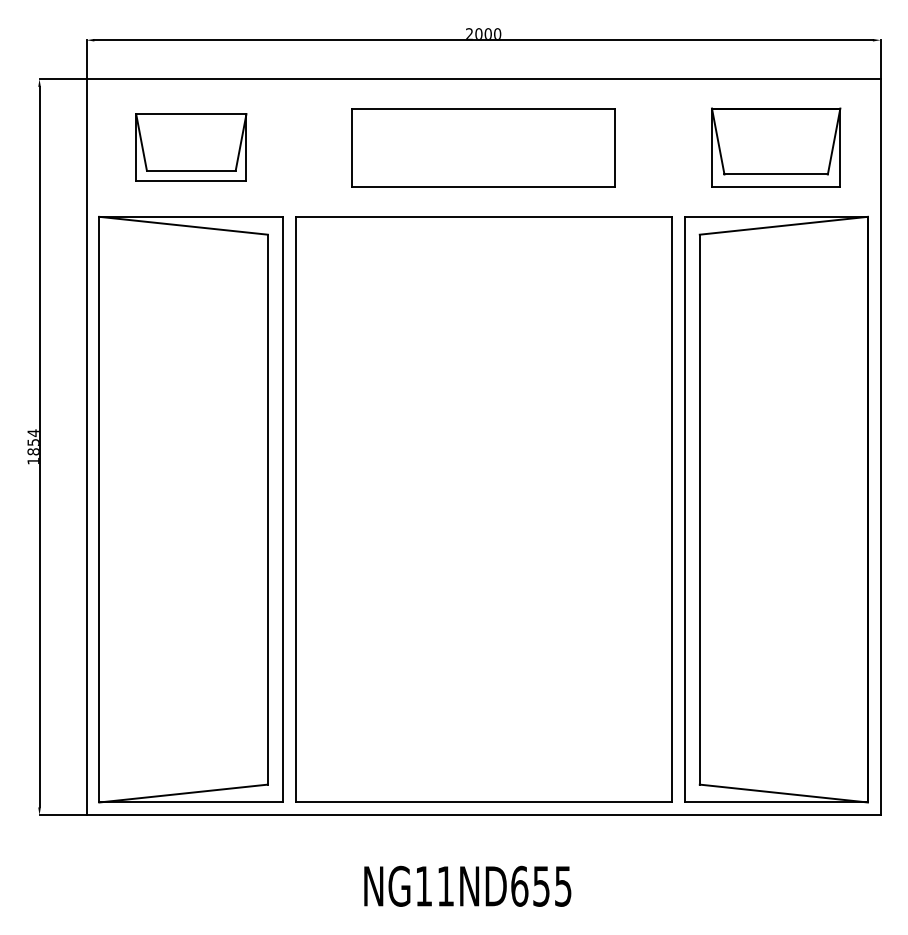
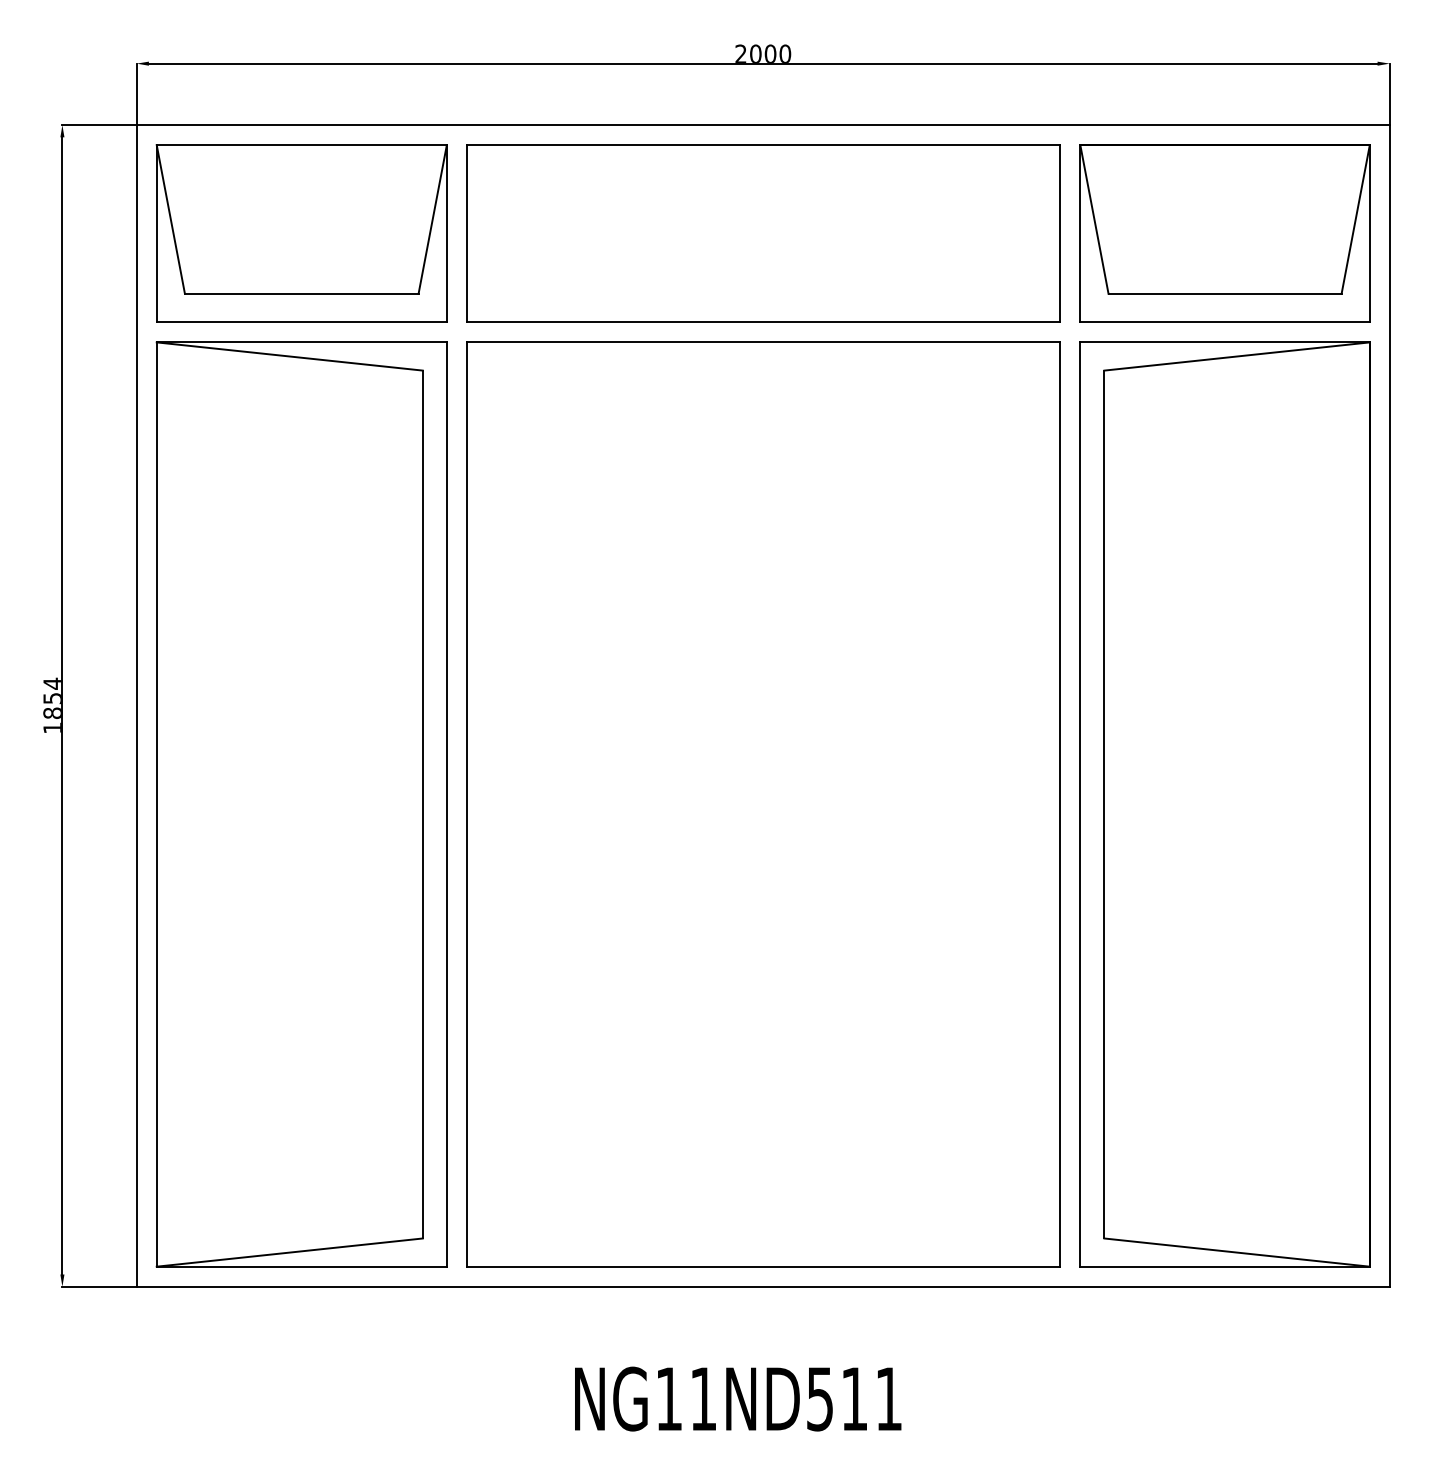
part: (191, 147) -> (302, 232), size x1.67
part: (483, 147) -> (763, 232), size x1.43
part: (775, 147) -> (1223, 232), size x1.43
text: (541, 885) -> (854, 1397), NG11ND655 -> NG11ND511

